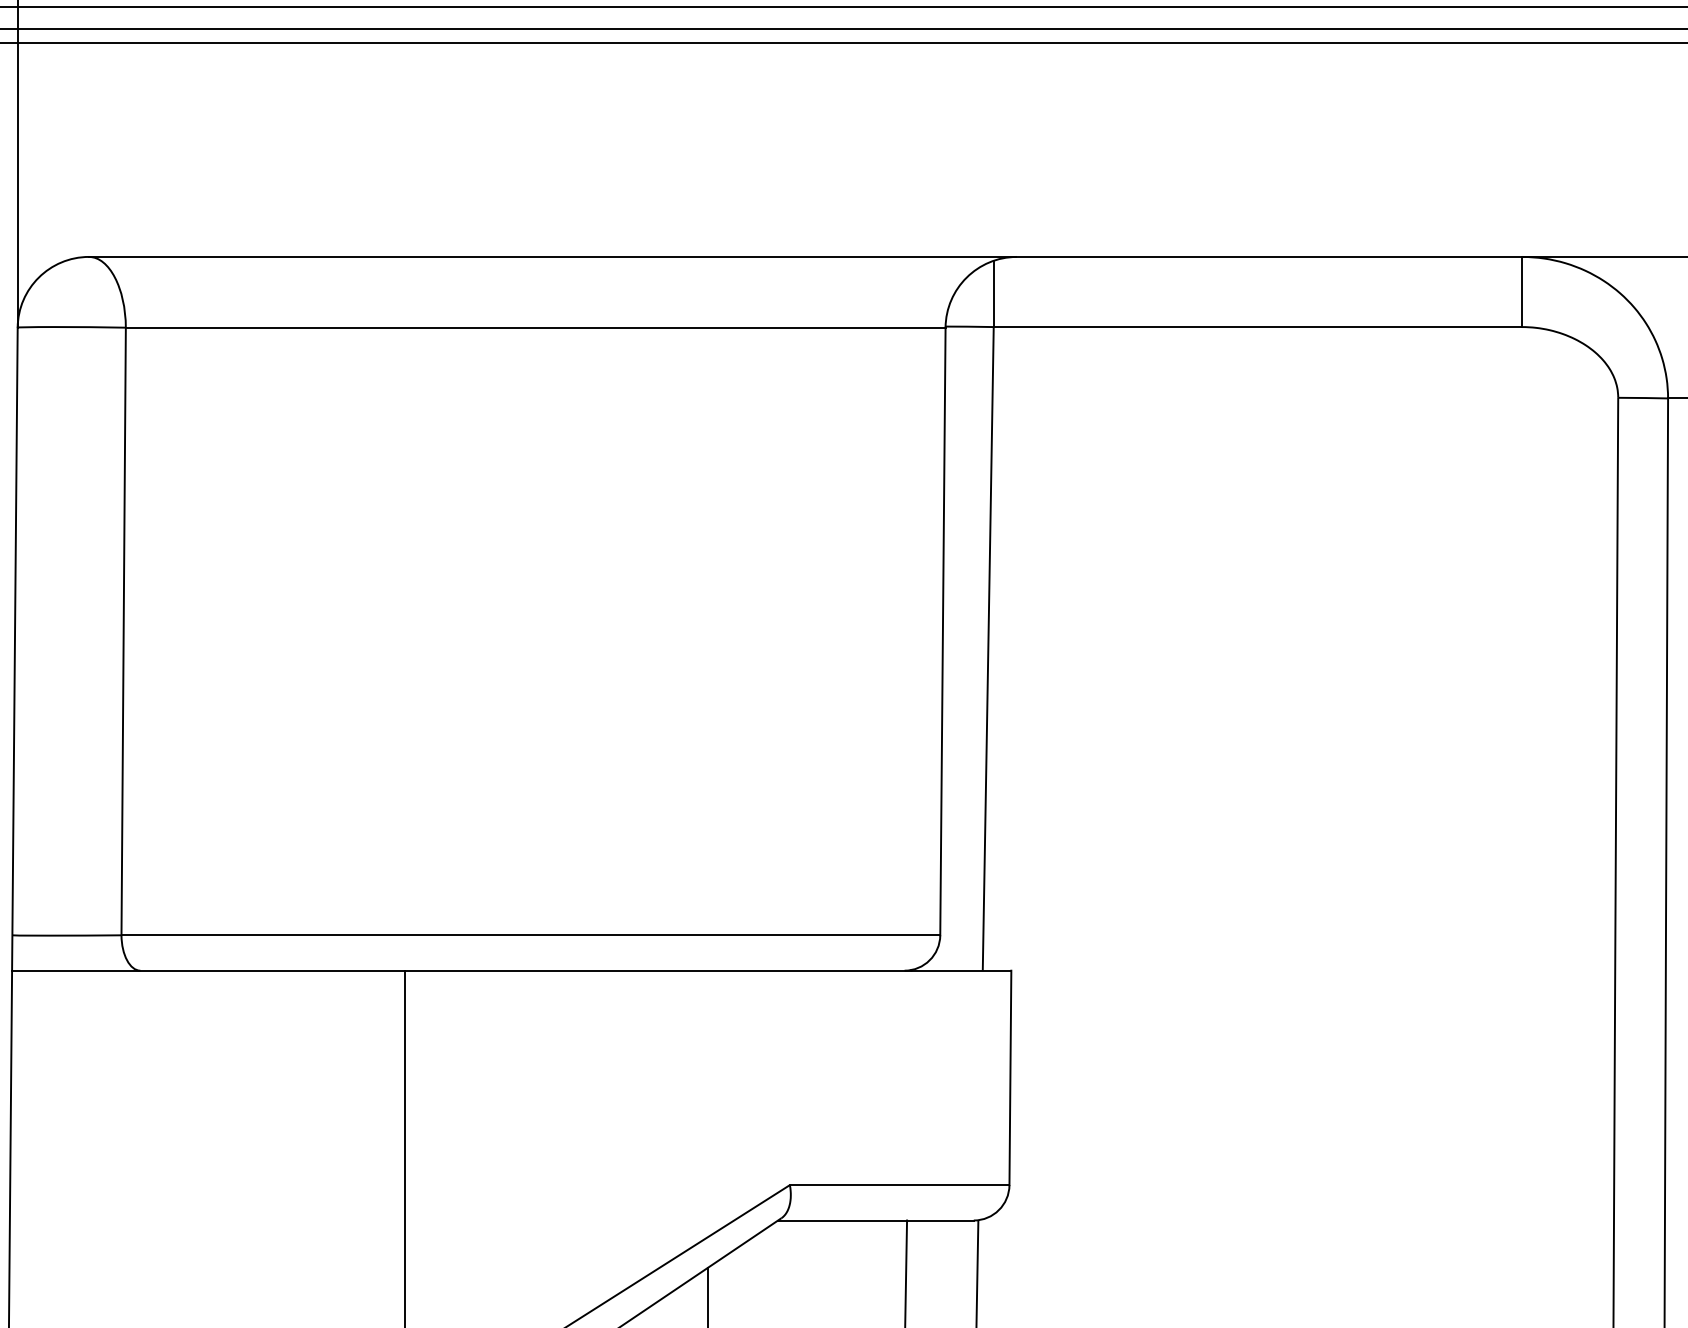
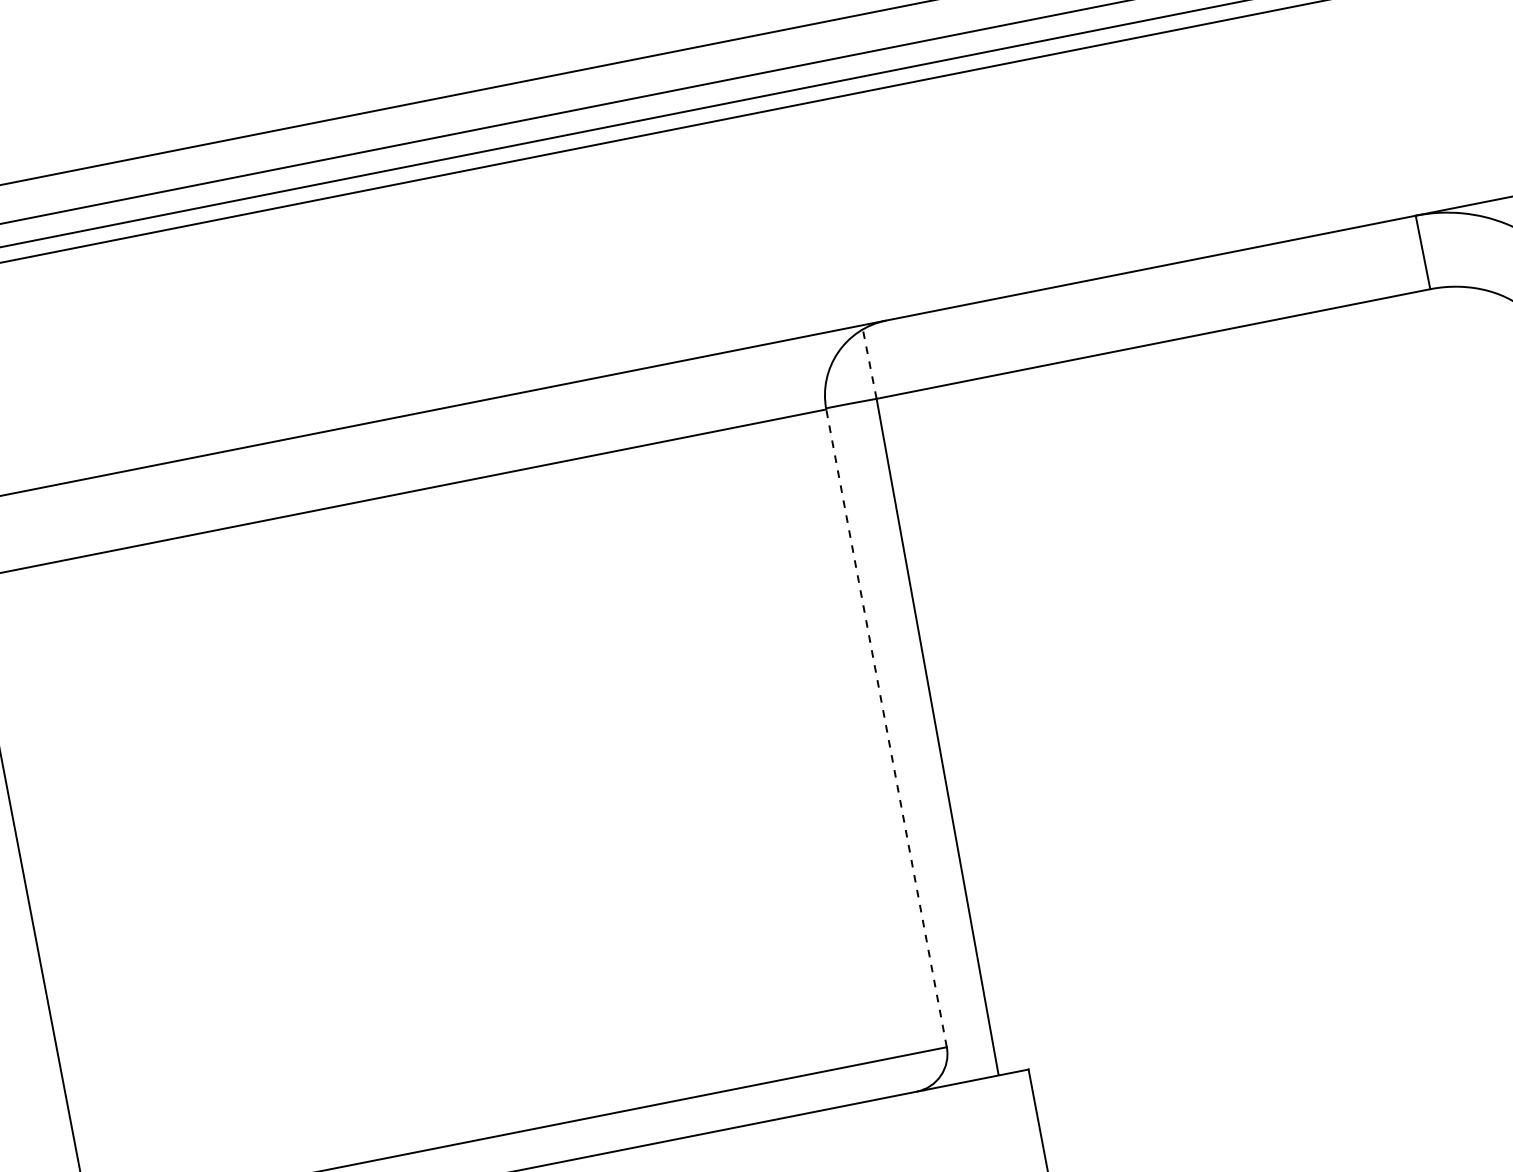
line: (993, 293) -> (869, 363), solid -> dashed
line: (942, 631) -> (886, 728), solid -> dashed

